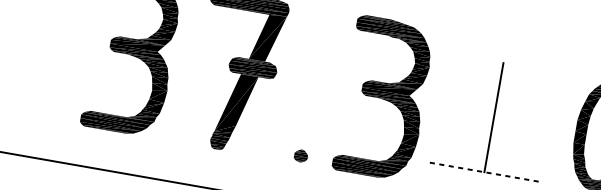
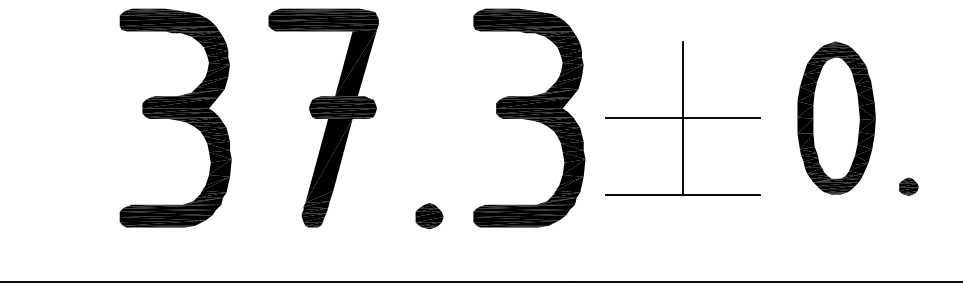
line: (493, 117) -> (682, 118), added
part: (301, 156) -> (429, 216), size x1.43
line: (484, 172) -> (683, 194), dashed -> solid

